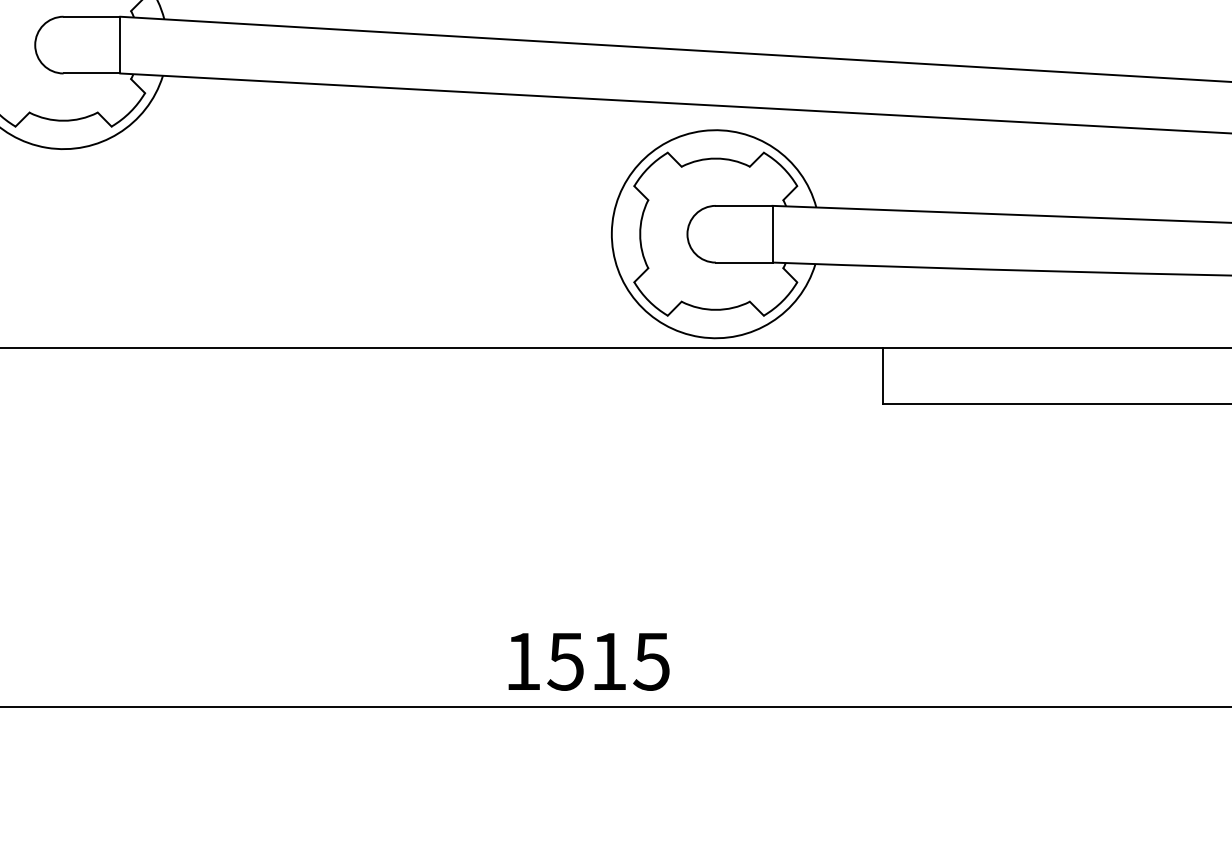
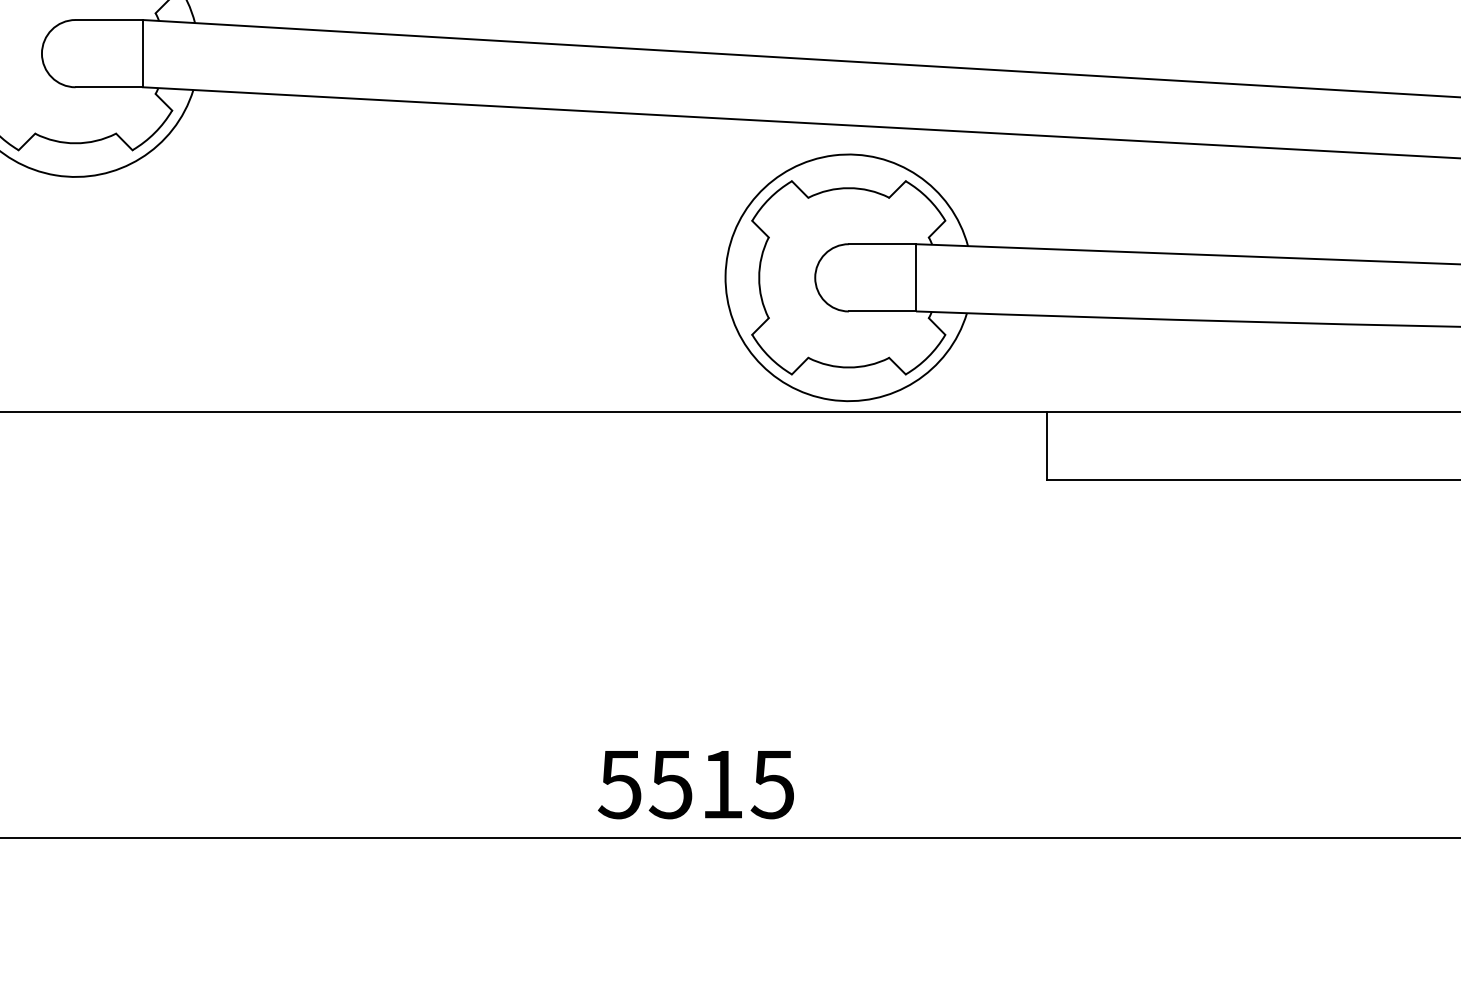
text: (522, 662) -> (619, 785), 1515 -> 5515

